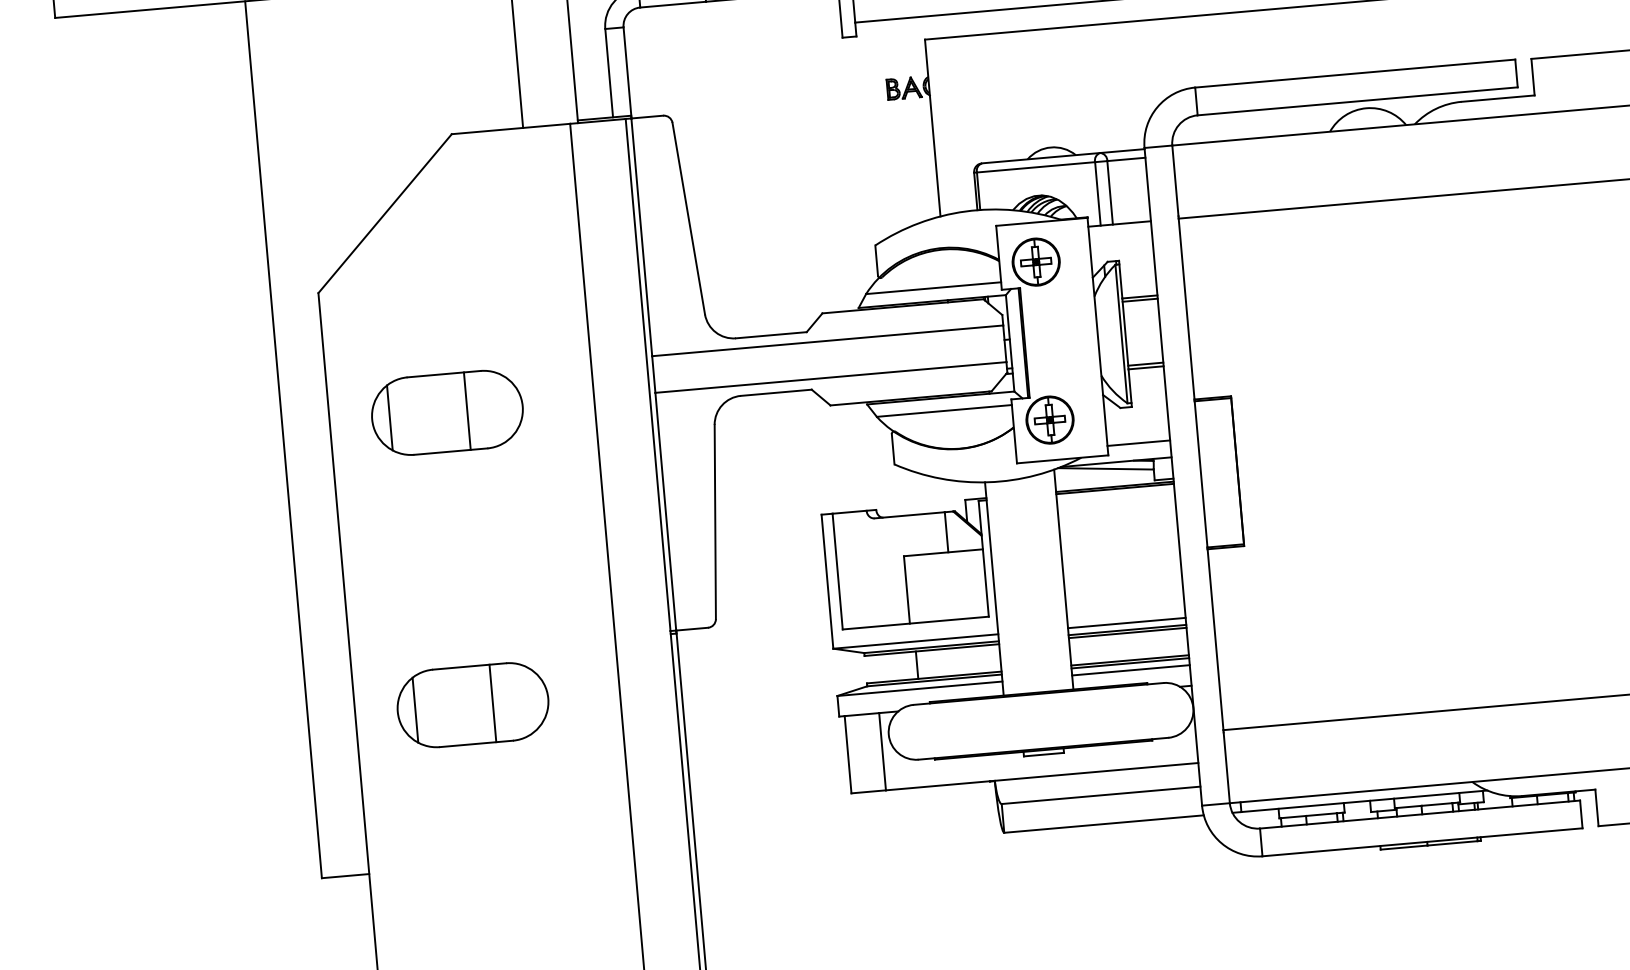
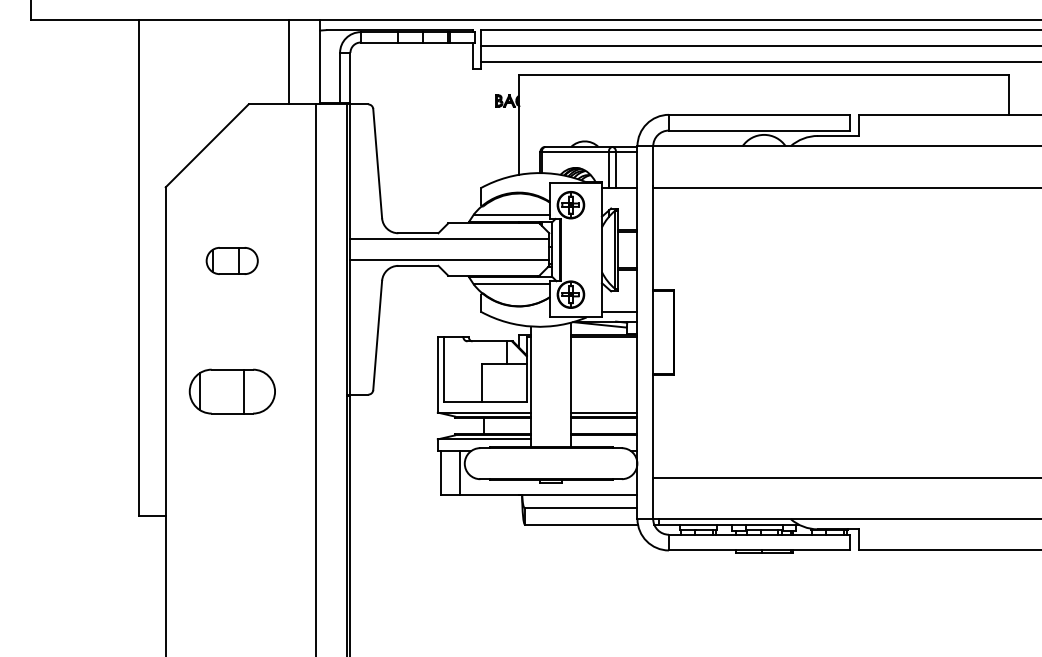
part: (445, 412) -> (231, 260), size x0.6
line: (1129, 670) -> (603, 439), removed
part: (471, 705) -> (231, 391), moved

